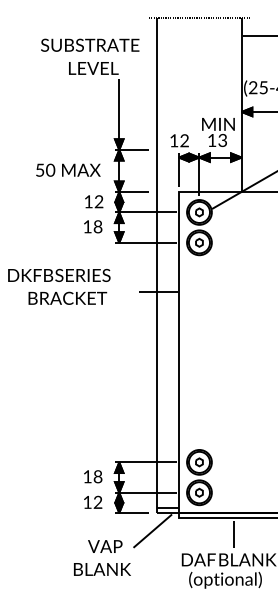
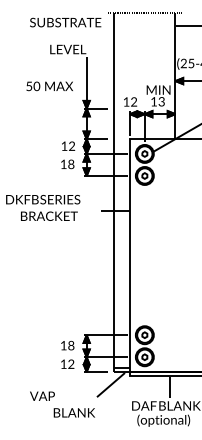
text: (90, 44) -> (65, 22), moved
text: (68, 169) -> (49, 85), moved
text: (105, 546) -> (42, 396), moved

